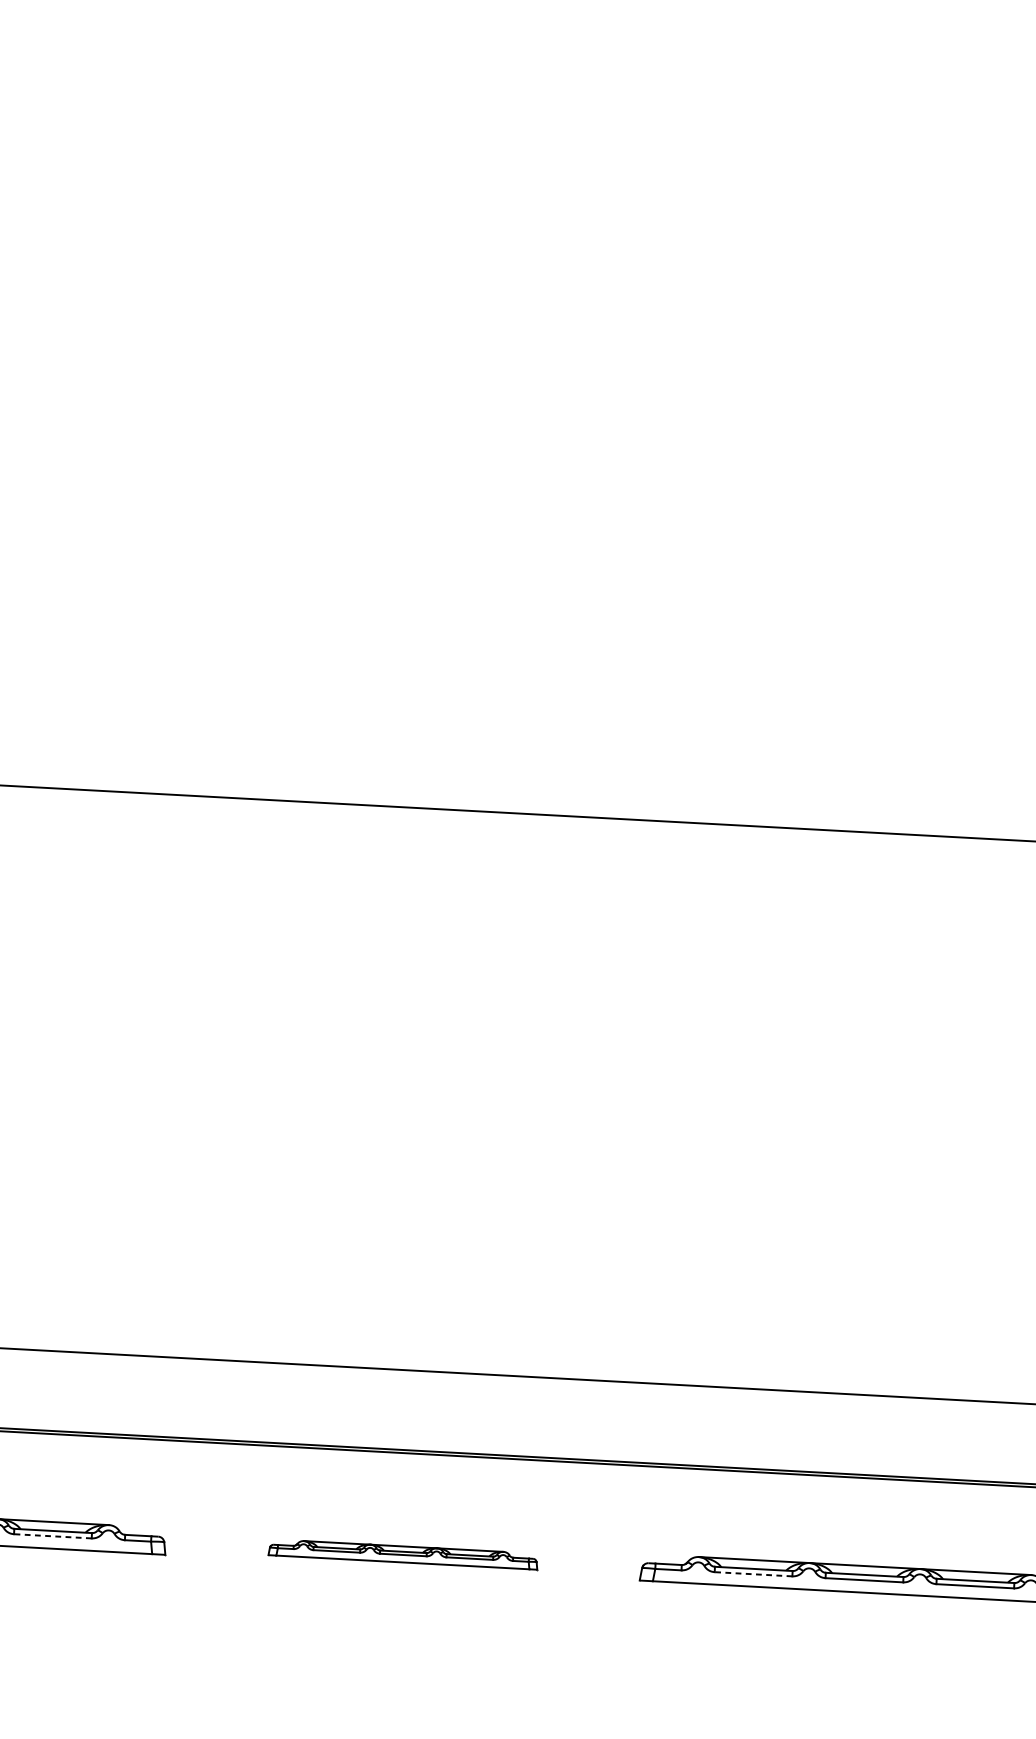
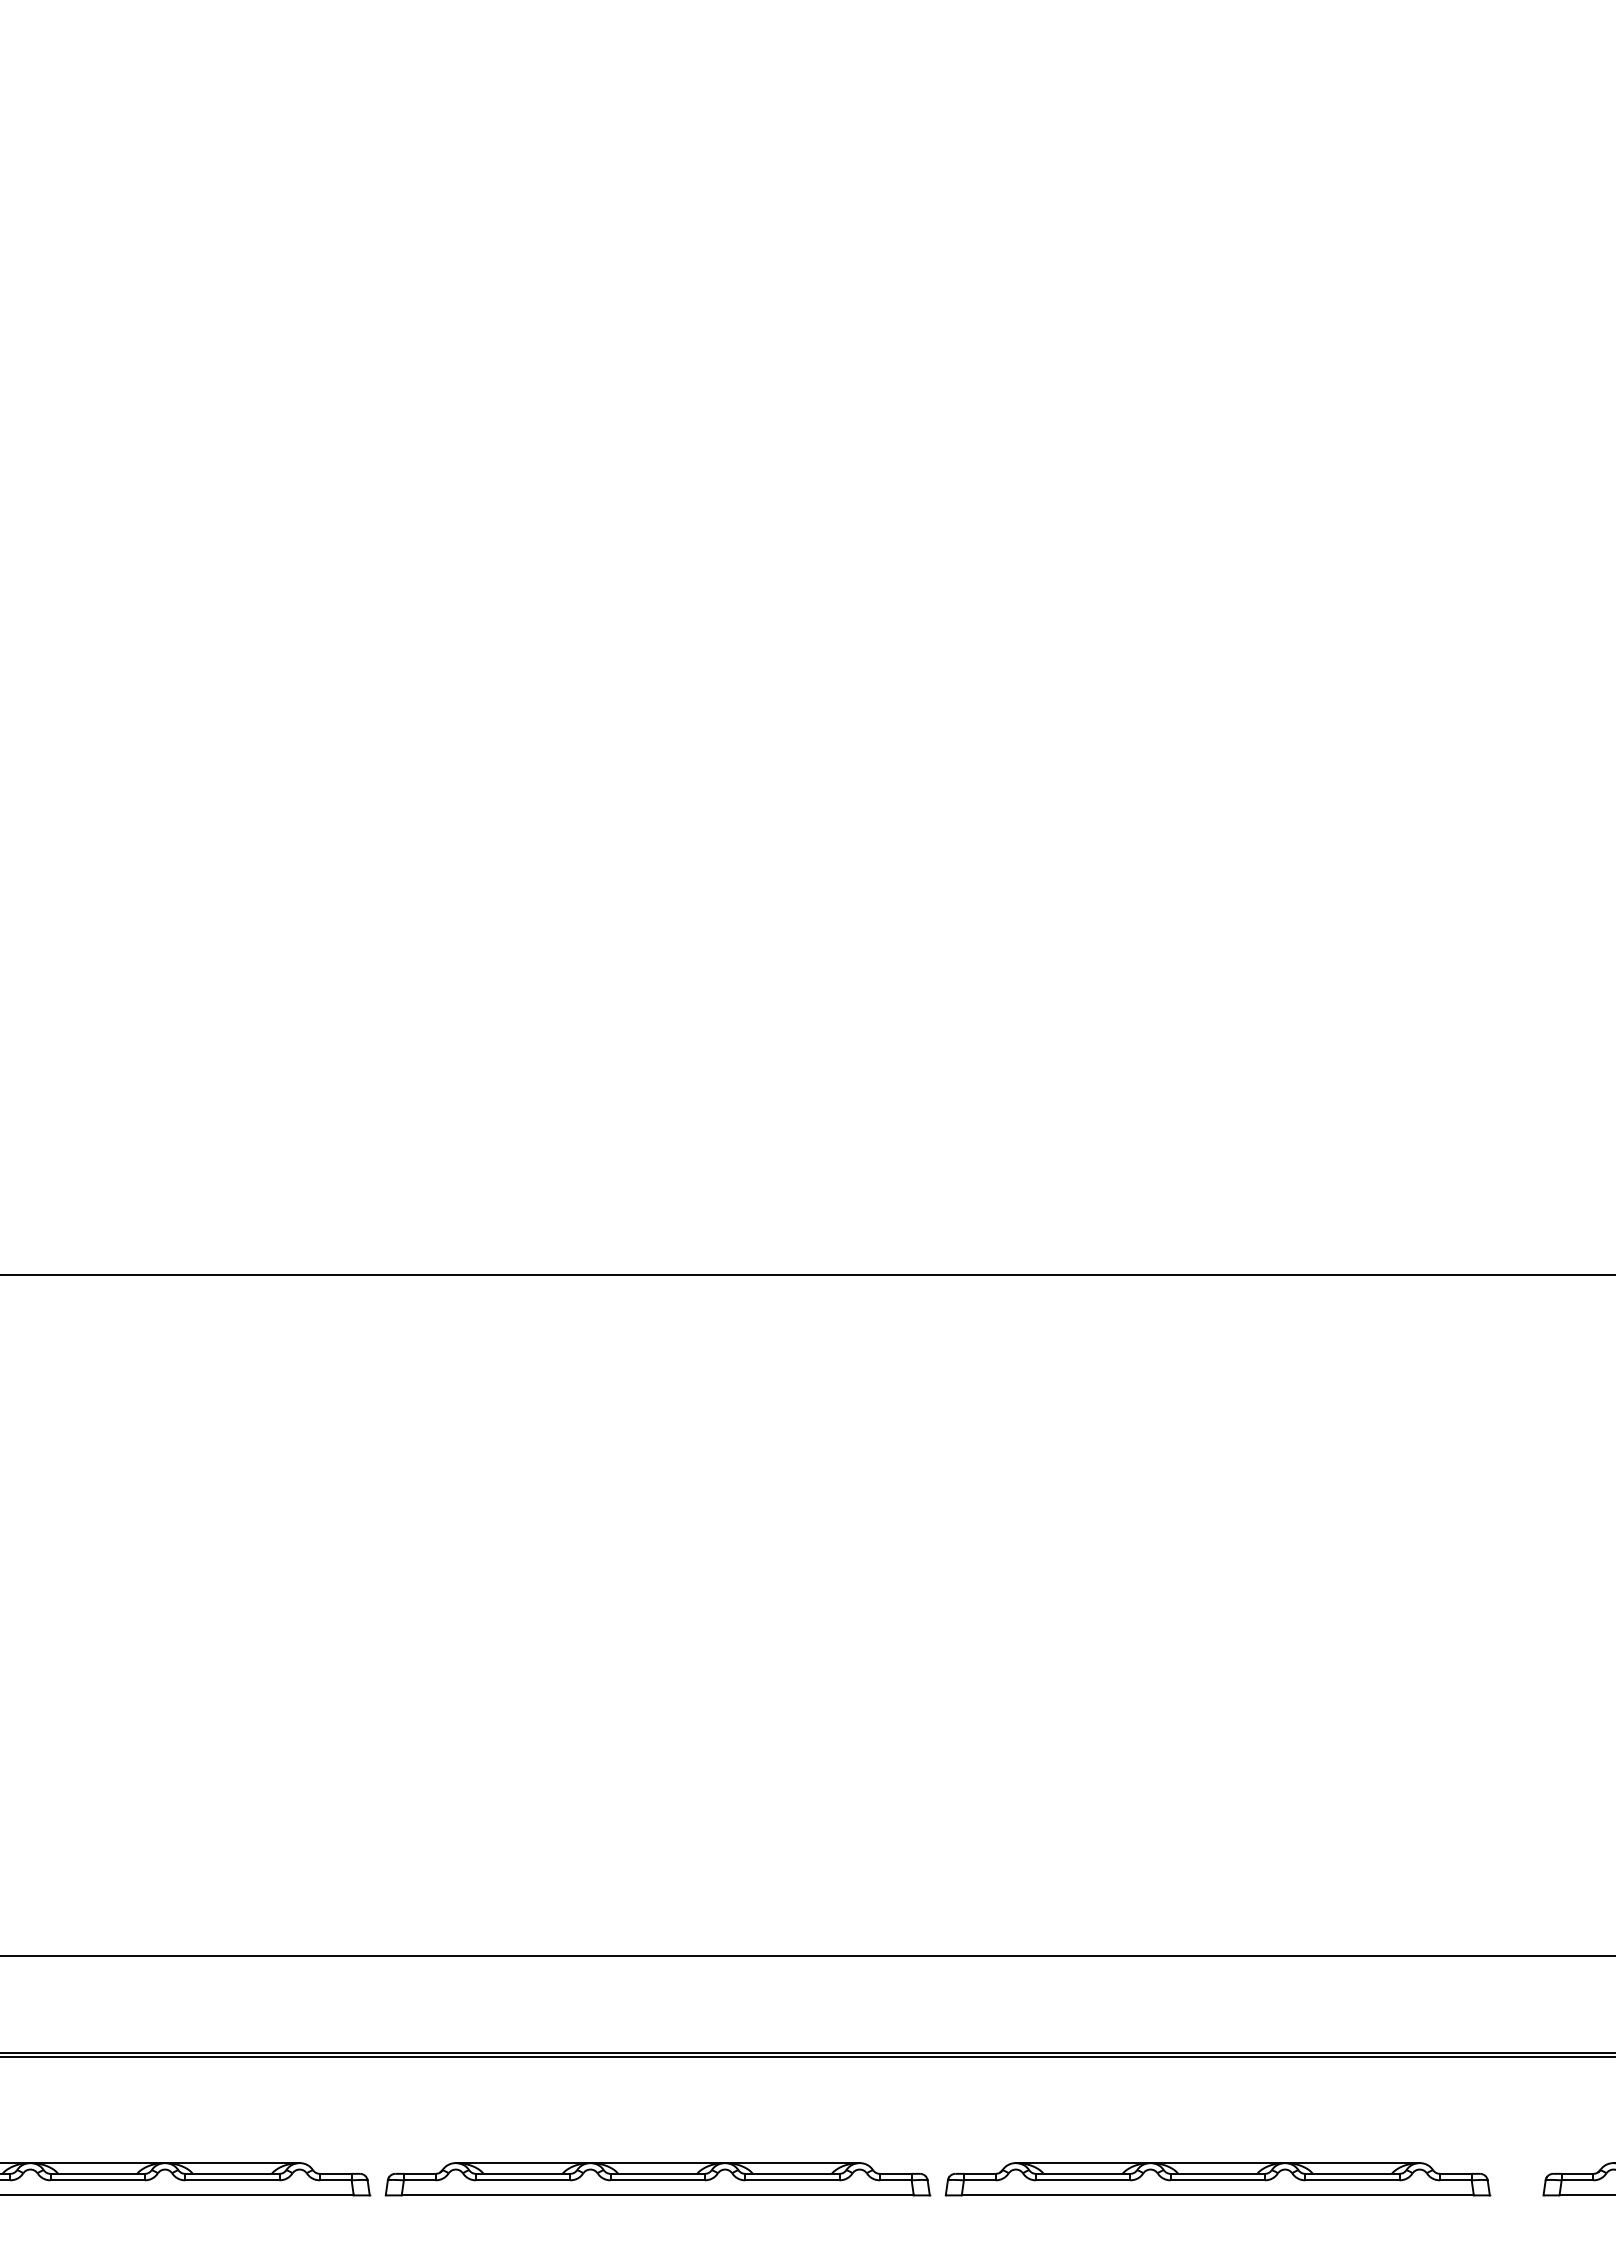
line: (52, 1536) -> (231, 2180), dashed -> solid
part: (403, 1554) -> (657, 2179), size x1.67
line: (752, 1574) -> (1082, 2180), dashed -> solid

